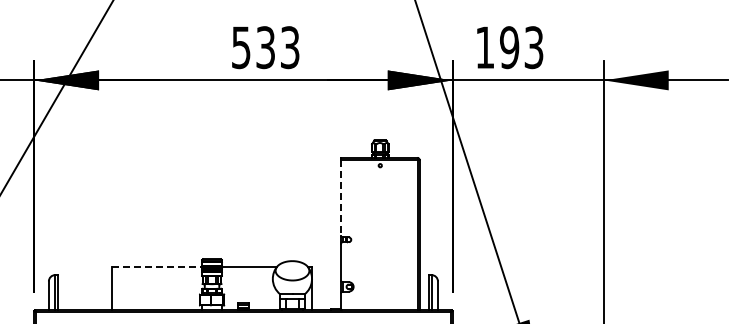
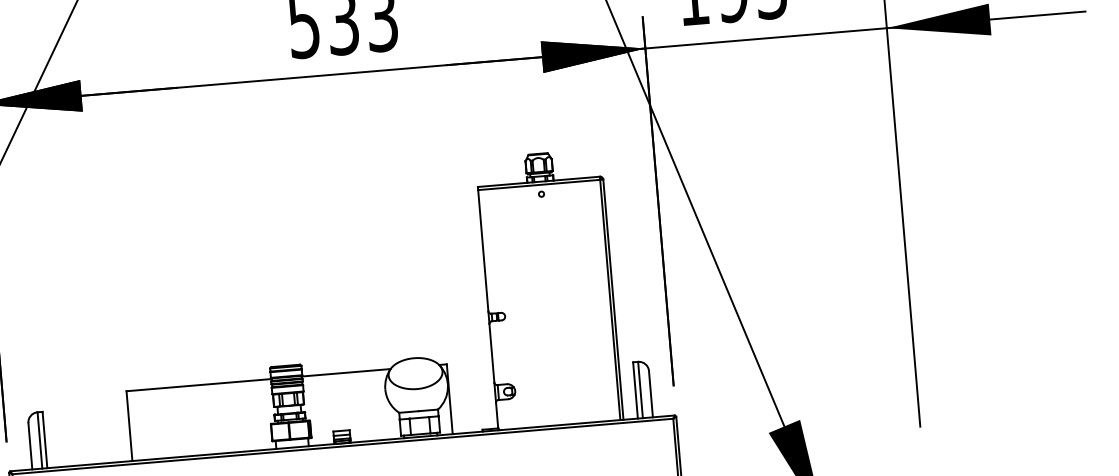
line: (341, 198) -> (484, 251), dashed -> solid
line: (157, 266) -> (199, 384), dashed -> solid

